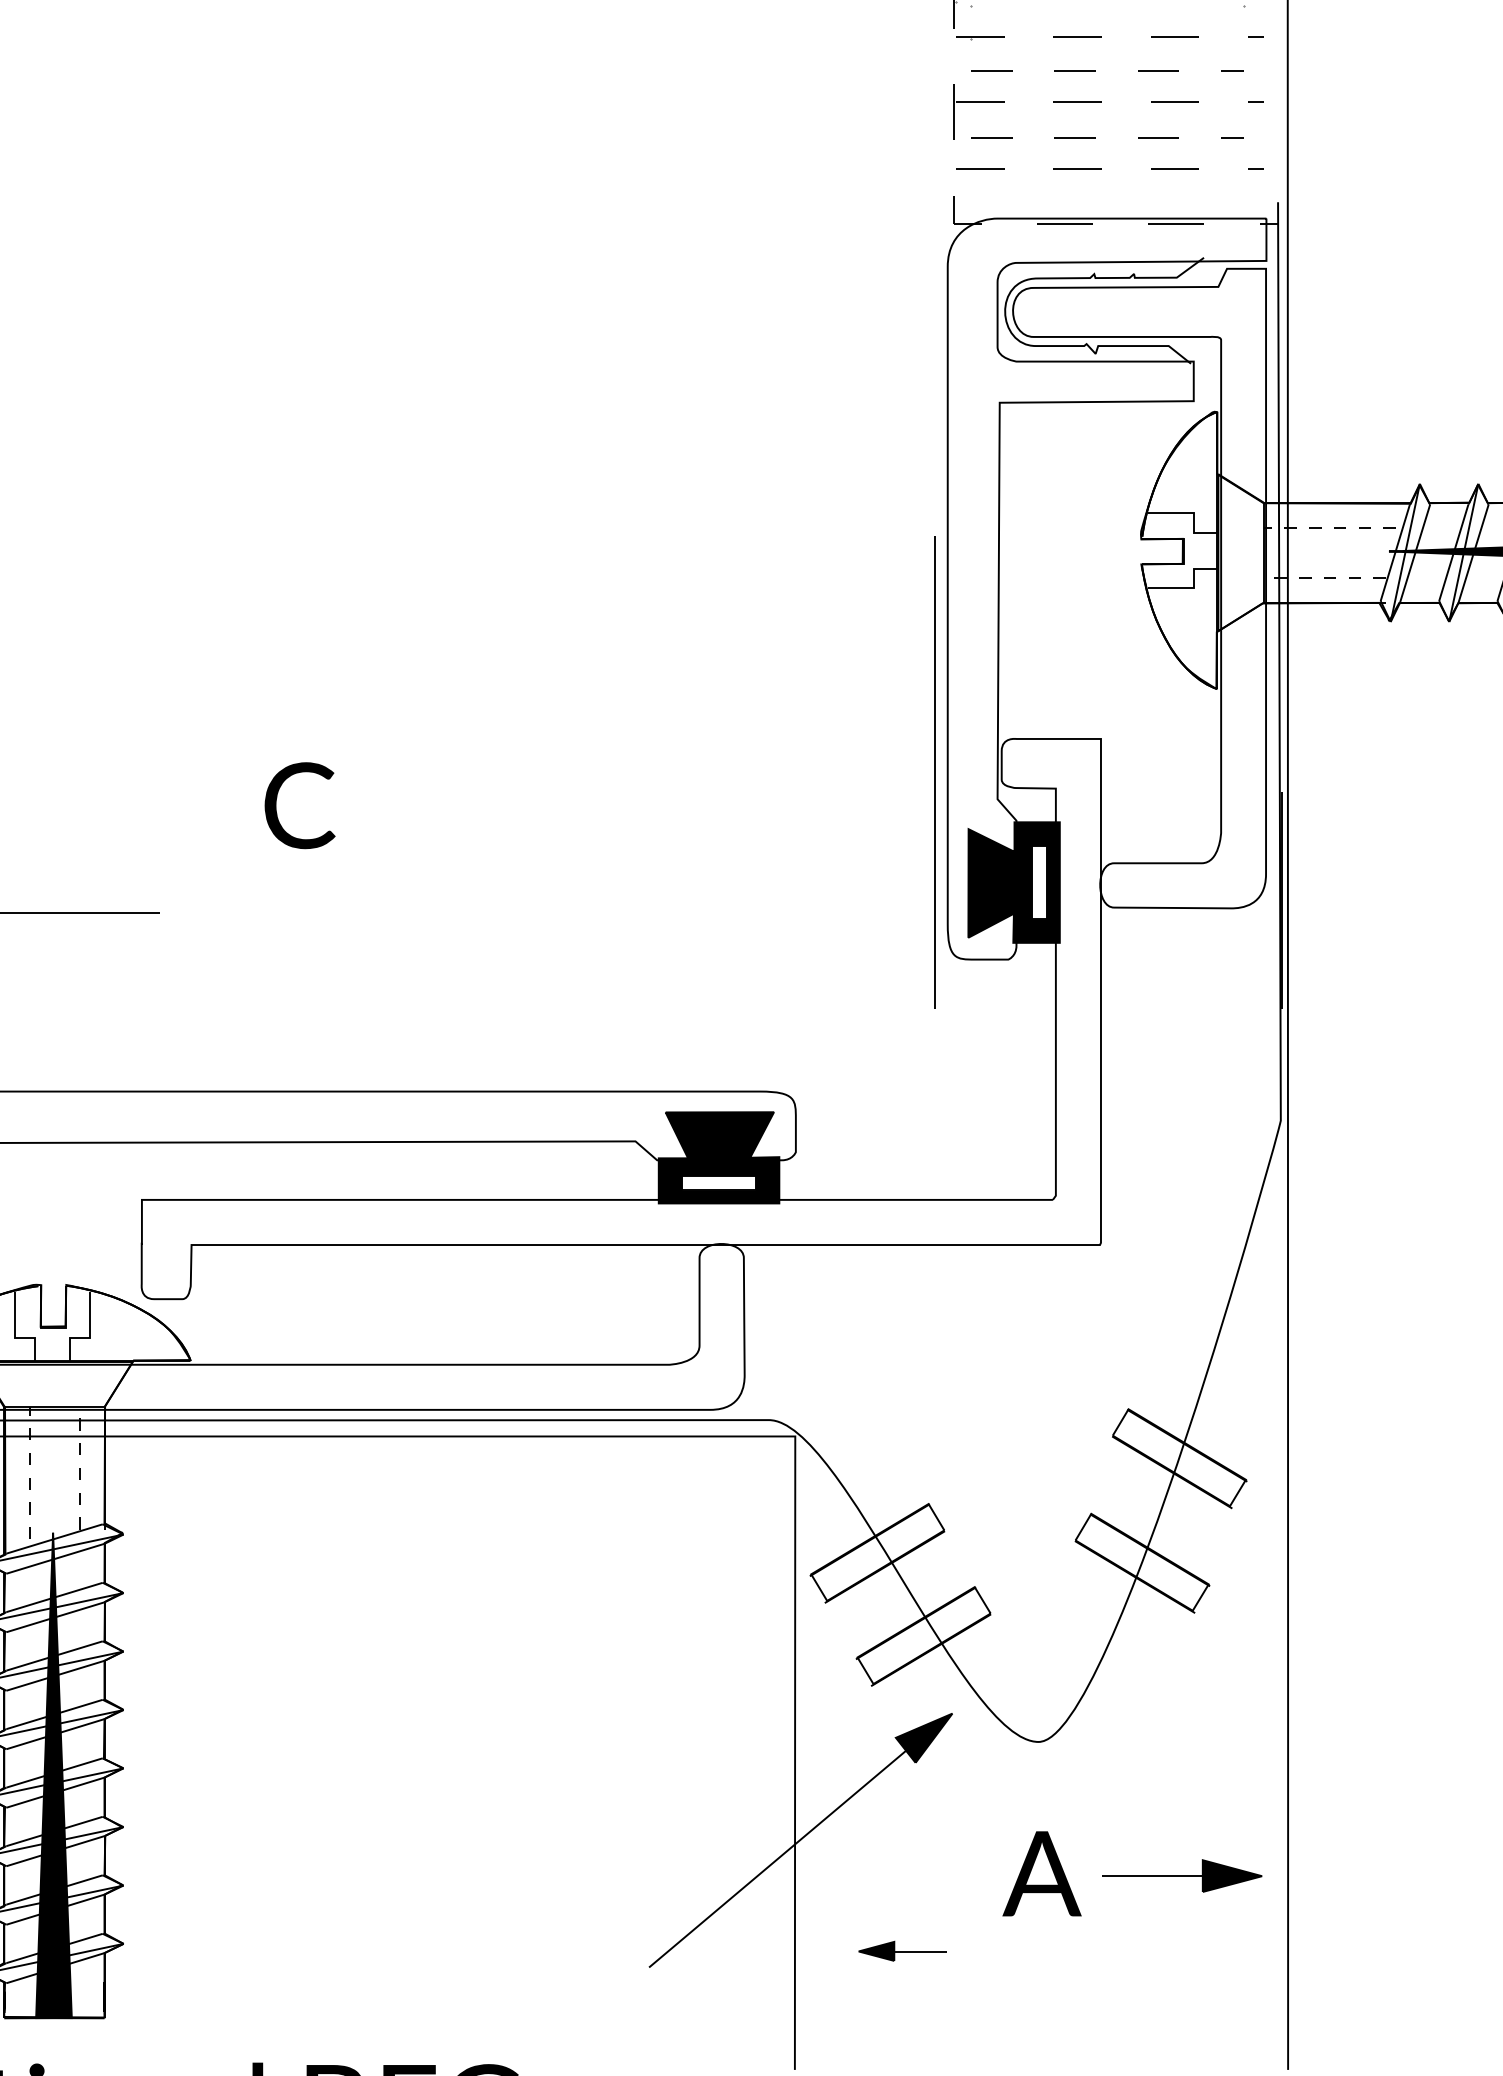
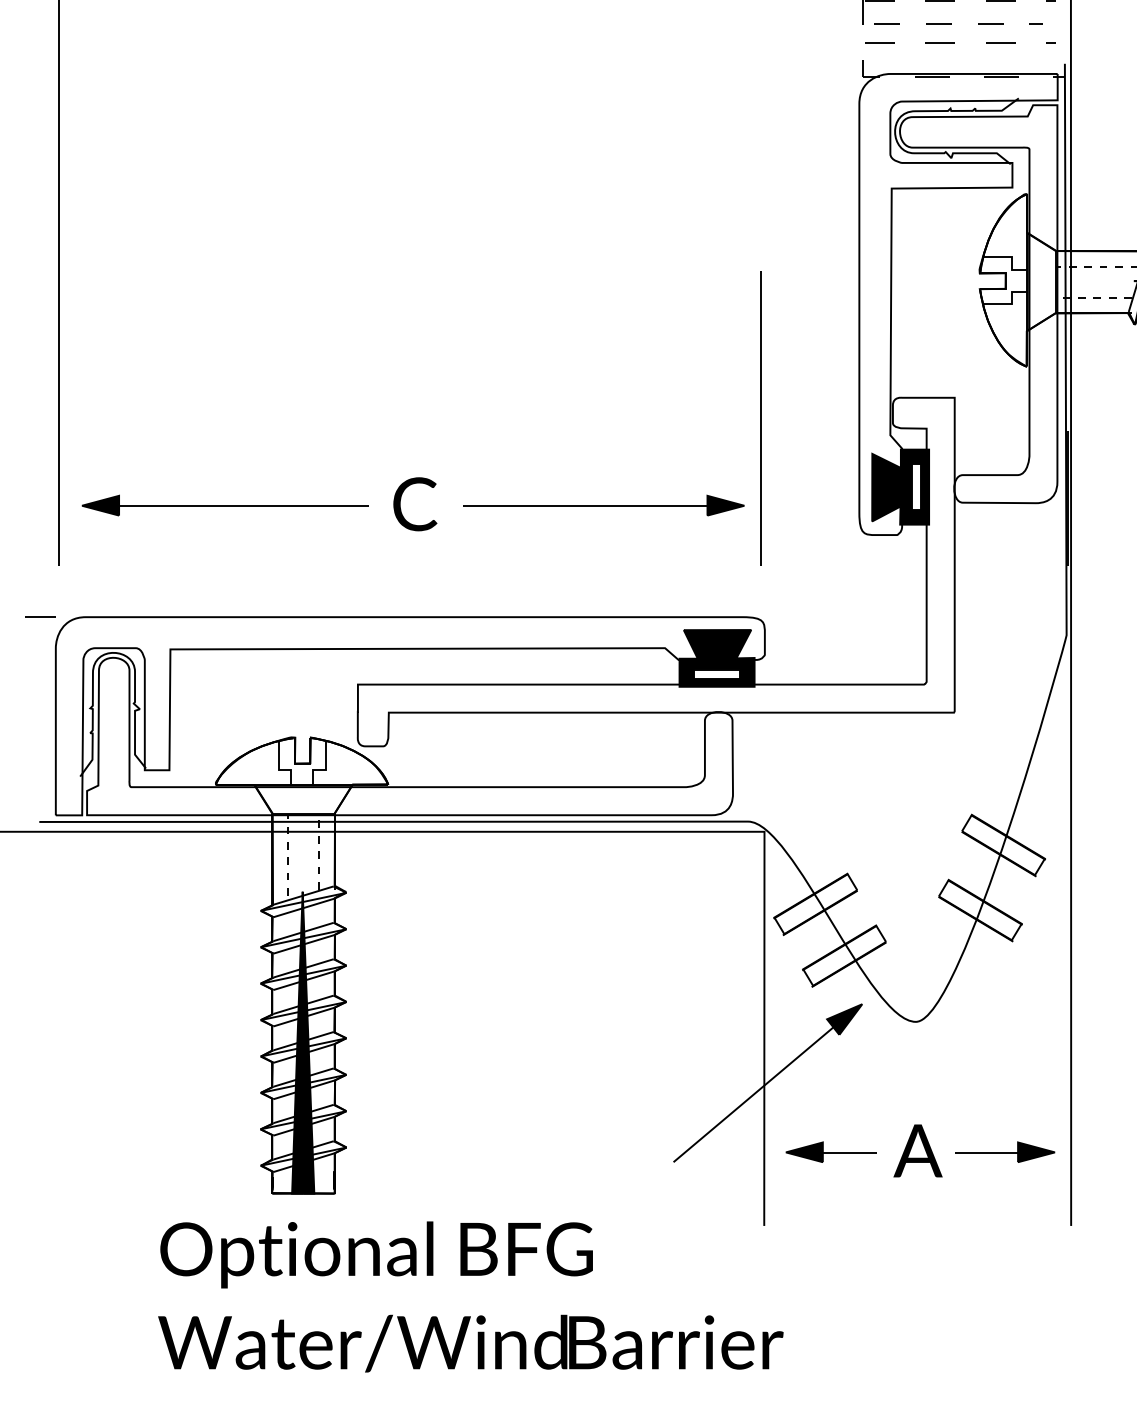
line: (933, 772) -> (760, 418), moved
text: (300, 806) -> (415, 504), moved
part: (536, 912) -> (603, 505), added
text: (1041, 1873) -> (917, 1150), moved
part: (1182, 1874) -> (1005, 1151), moved
part: (901, 1950) -> (830, 1151), size x1.67

